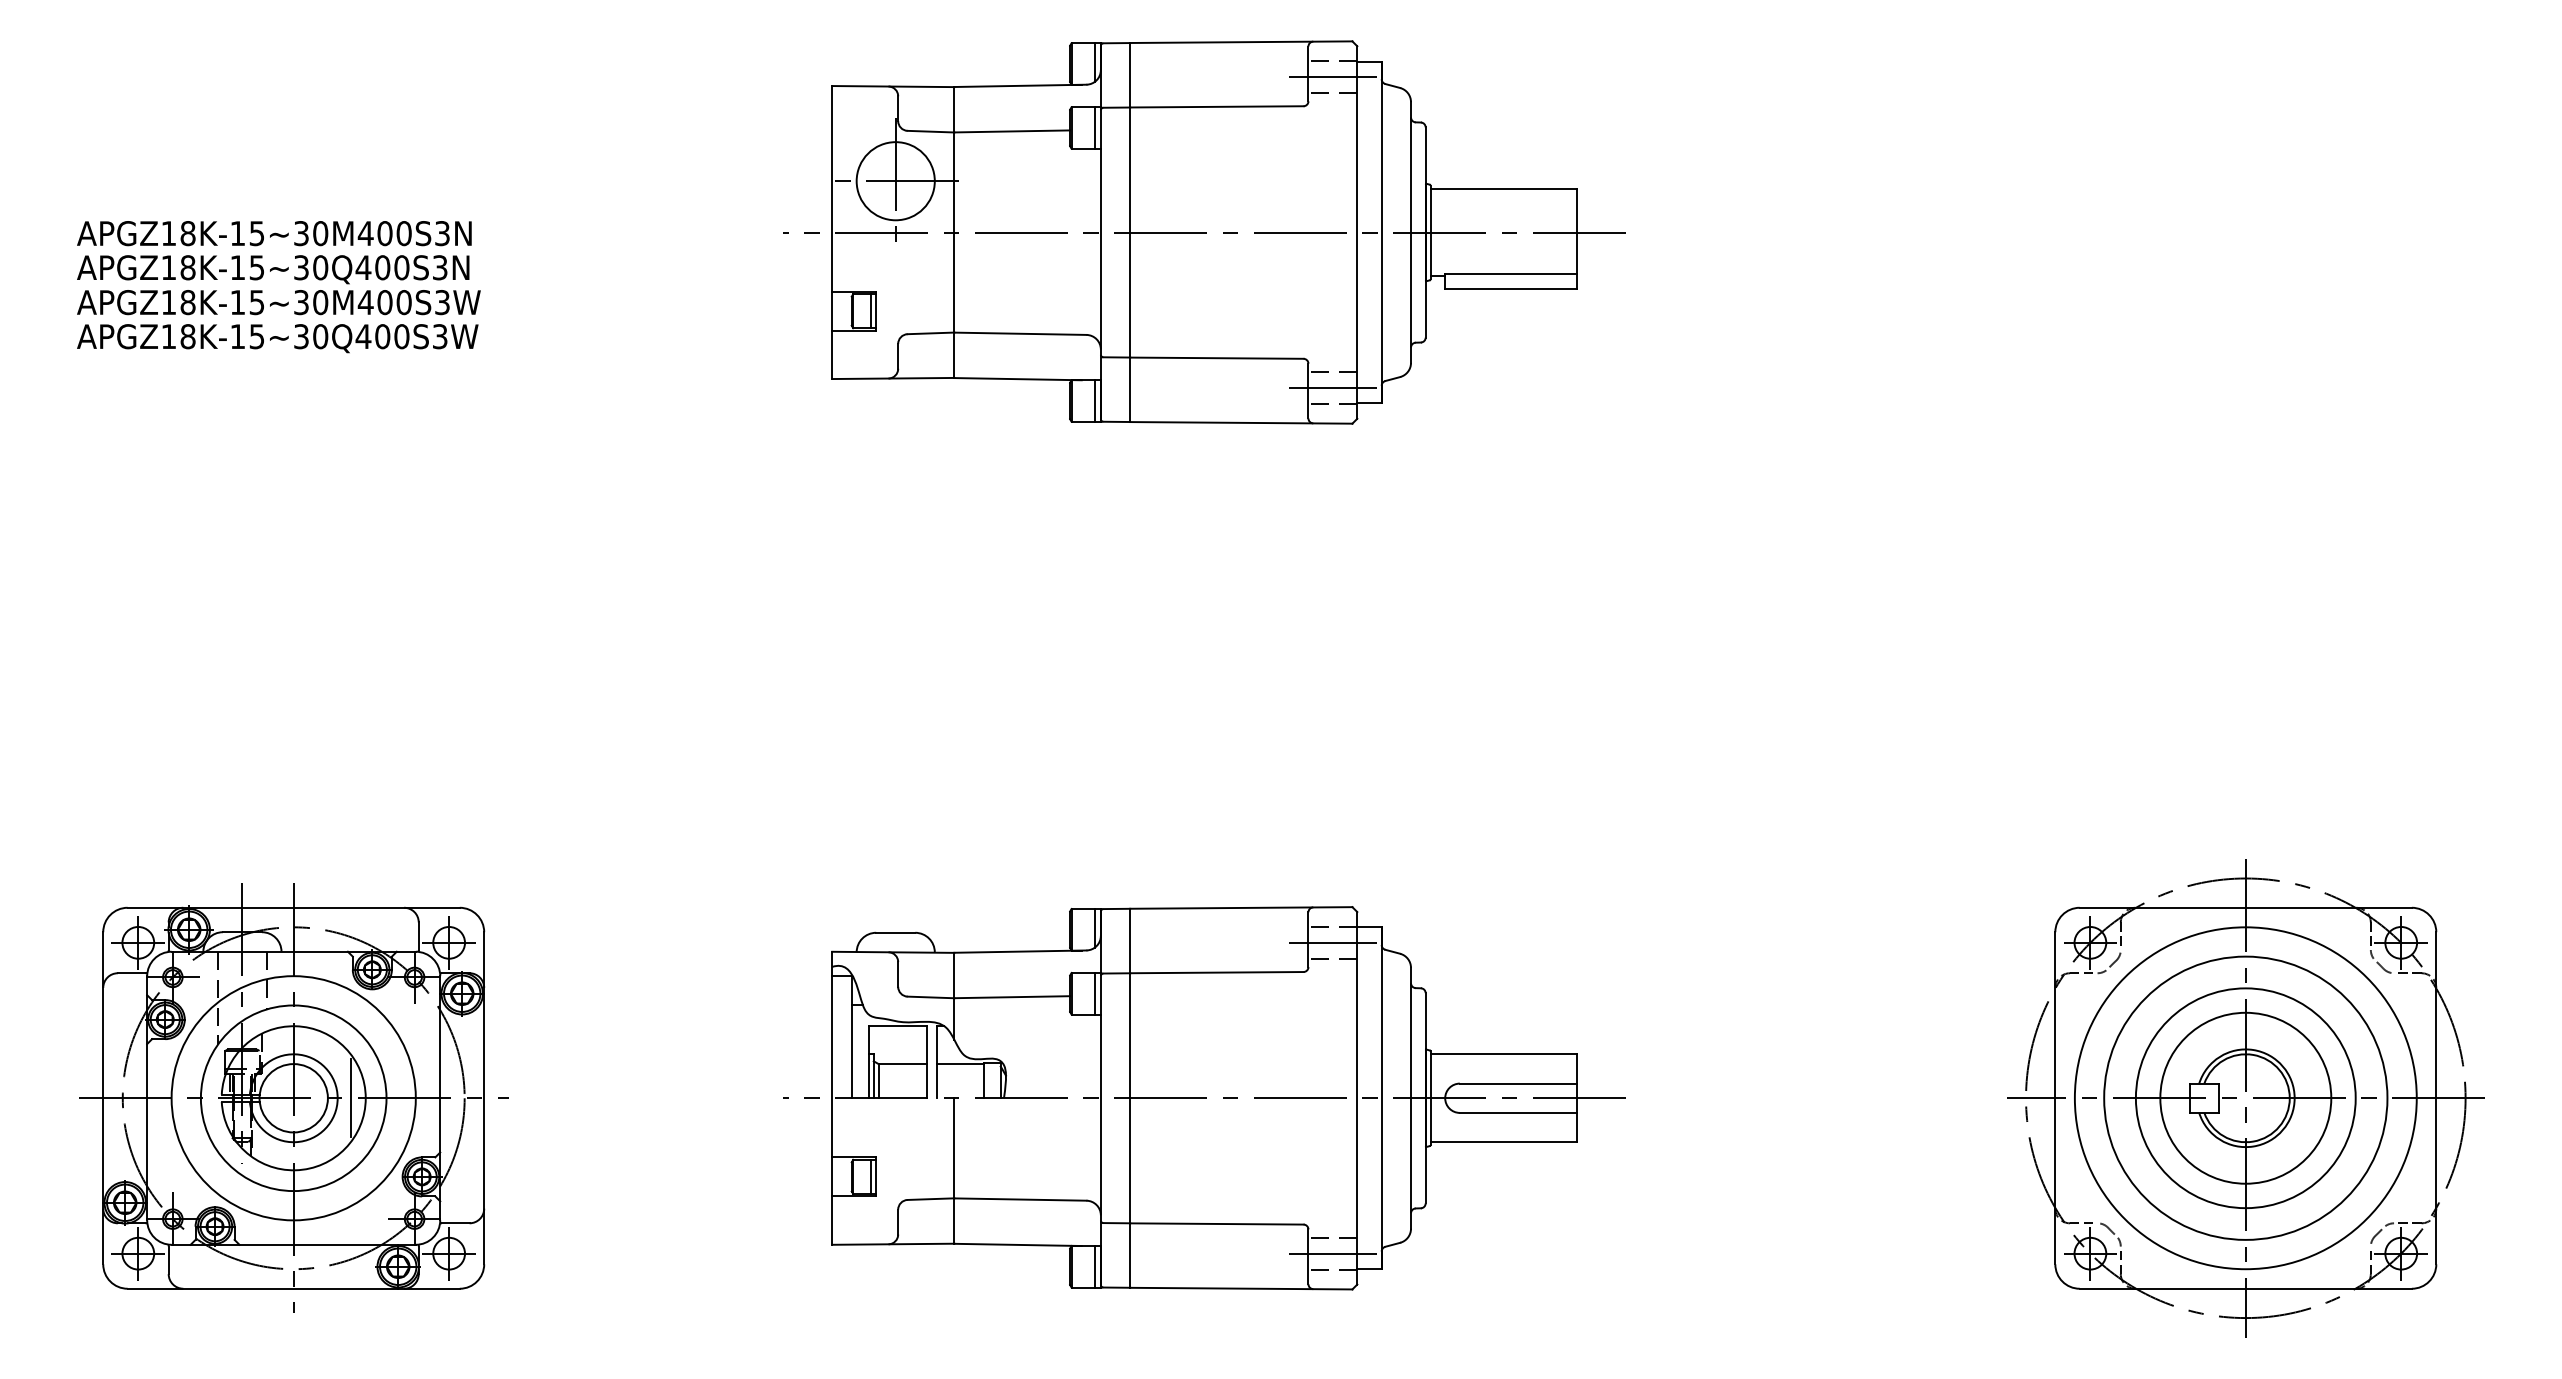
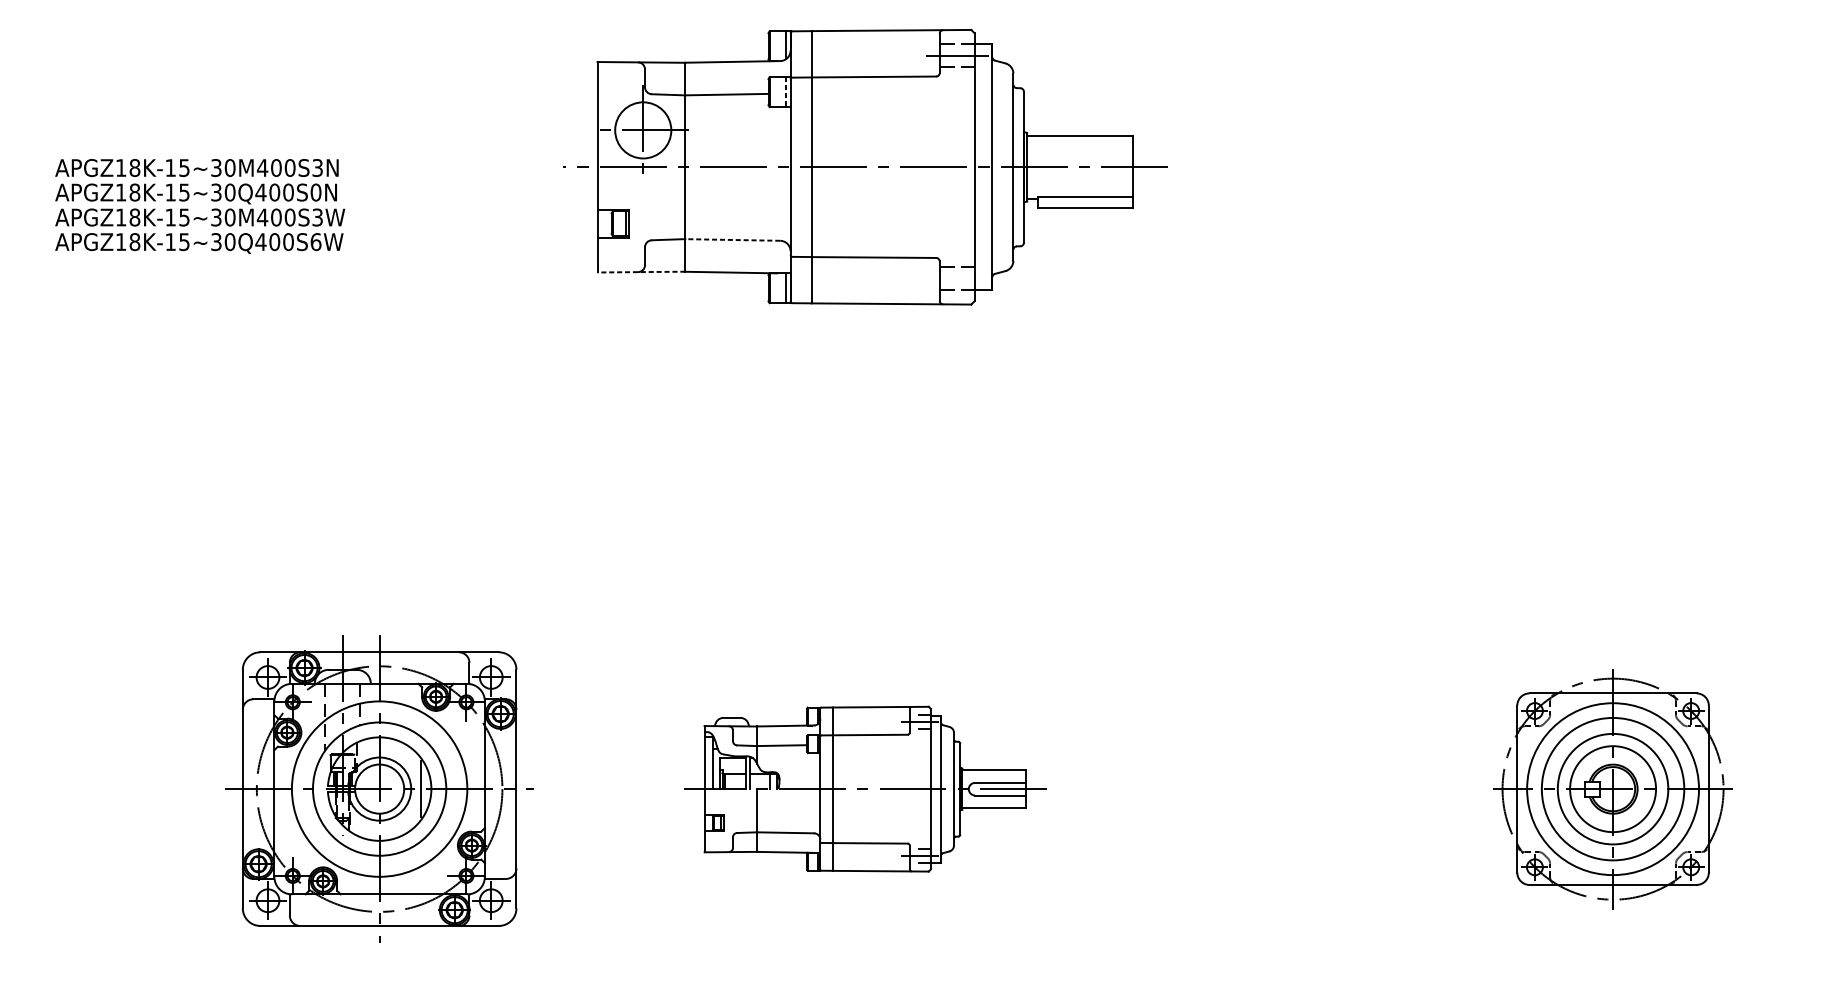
line: (1094, 127) -> (786, 91), solid -> dashed
text: (439, 267) -> (315, 192), APGZ18K-15~30Q400S3N -> APGZ18K-15~30Q400S0N
line: (1019, 333) -> (732, 239), solid -> dashed
text: (439, 336) -> (315, 241), APGZ18K-15~30Q400S3W -> APGZ18K-15~30Q400S6W
line: (892, 378) -> (640, 272), solid -> dashed
line: (1332, 387) -> (956, 278), removed
part: (293, 1097) -> (379, 788), moved
part: (1204, 1098) -> (865, 789), size x0.6
part: (2245, 1098) -> (1612, 789), size x0.7

